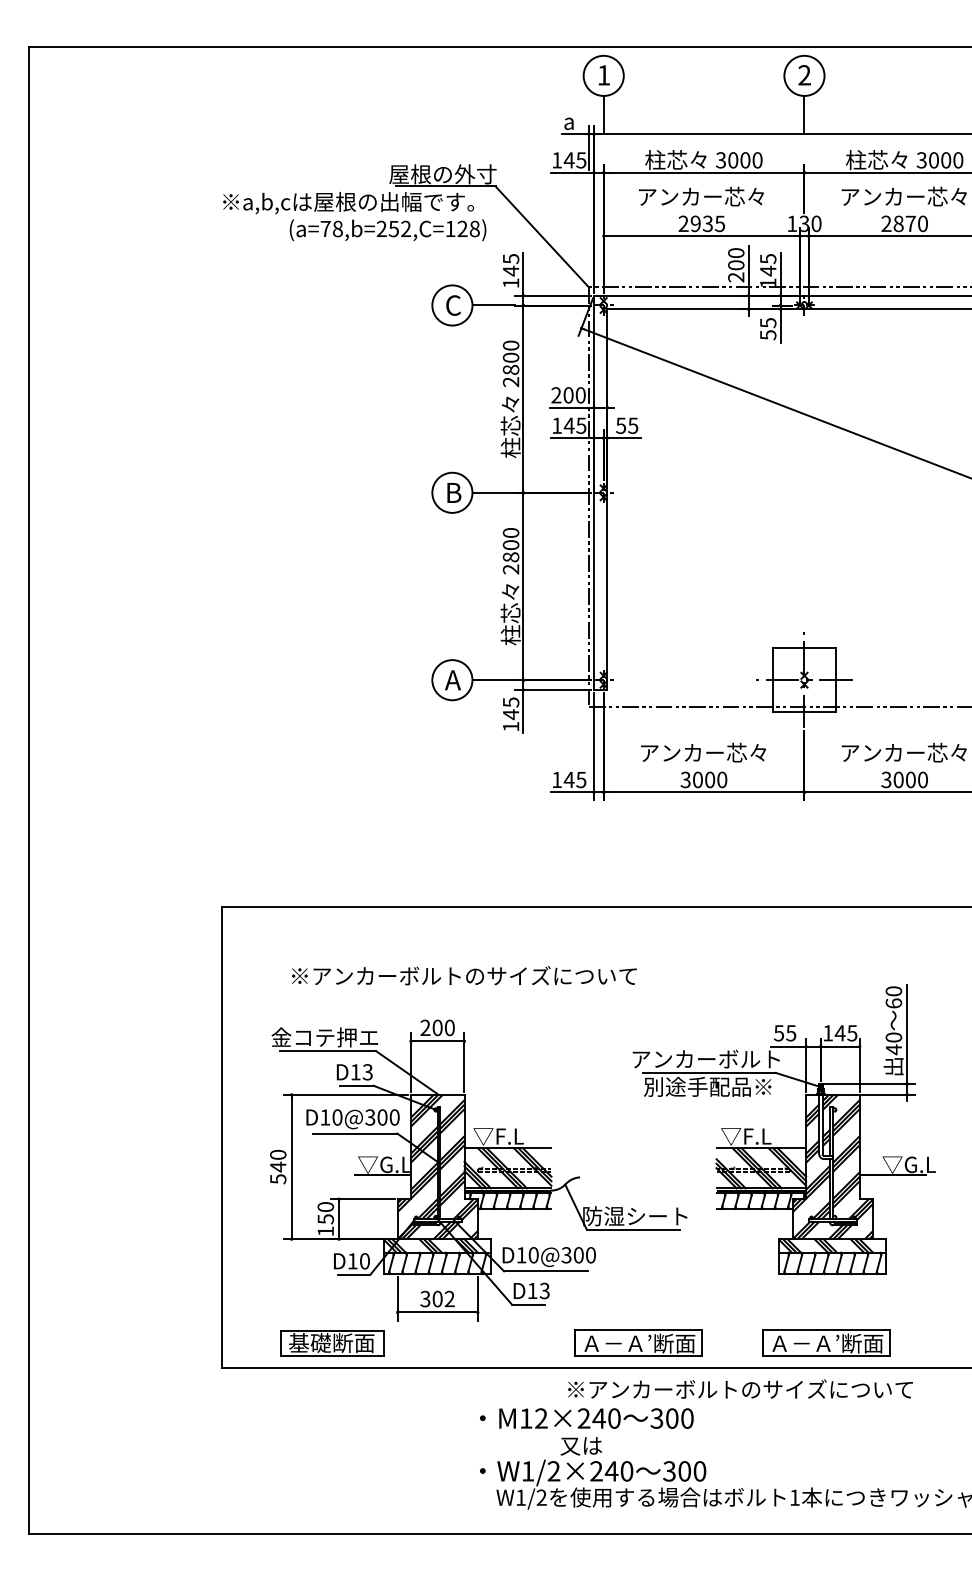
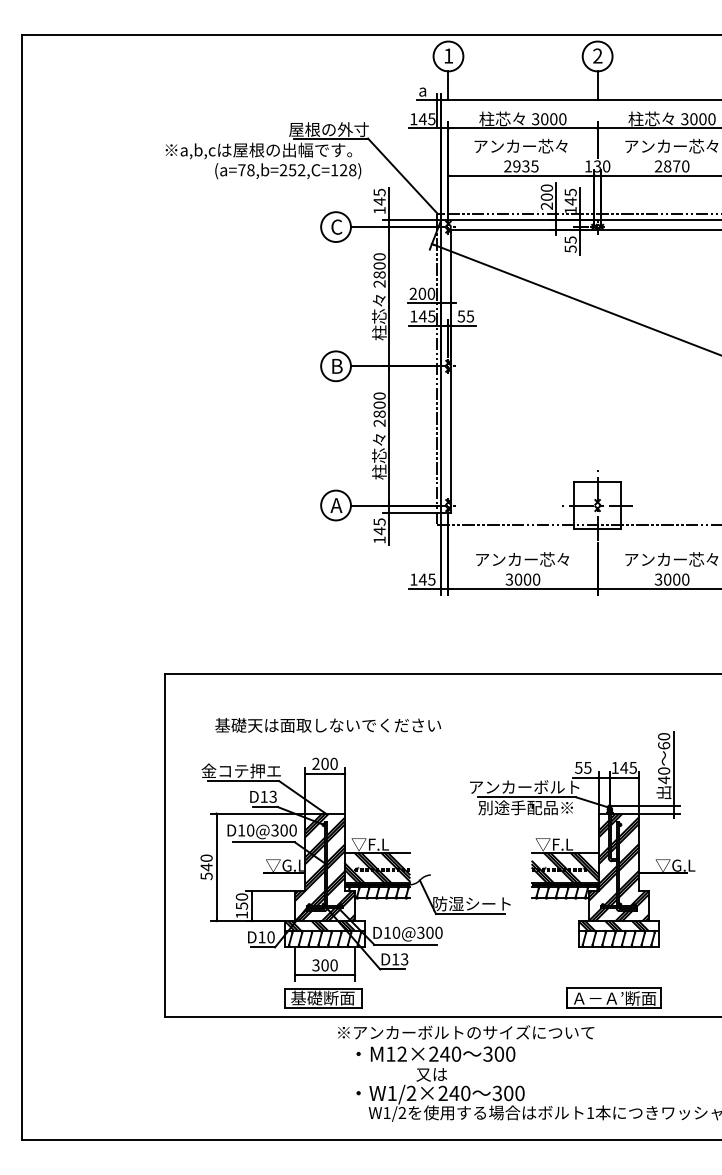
text: (463, 976) -> (344, 725), ※アンカーボルトのサイズについて -> 基礎天は面取しないでください
text: (449, 1299) -> (333, 965), 302 -> 300
part: (638, 1342) -> (474, 997), removed
part: (332, 1343) -> (323, 998), moved
text: (740, 1388) -> (466, 1031), moved

